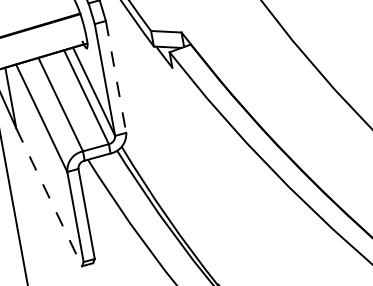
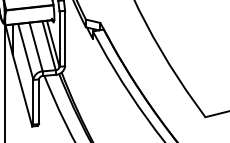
line: (116, 76) -> (65, 38), dashed -> solid
line: (49, 199) -> (22, 91), dashed -> solid

